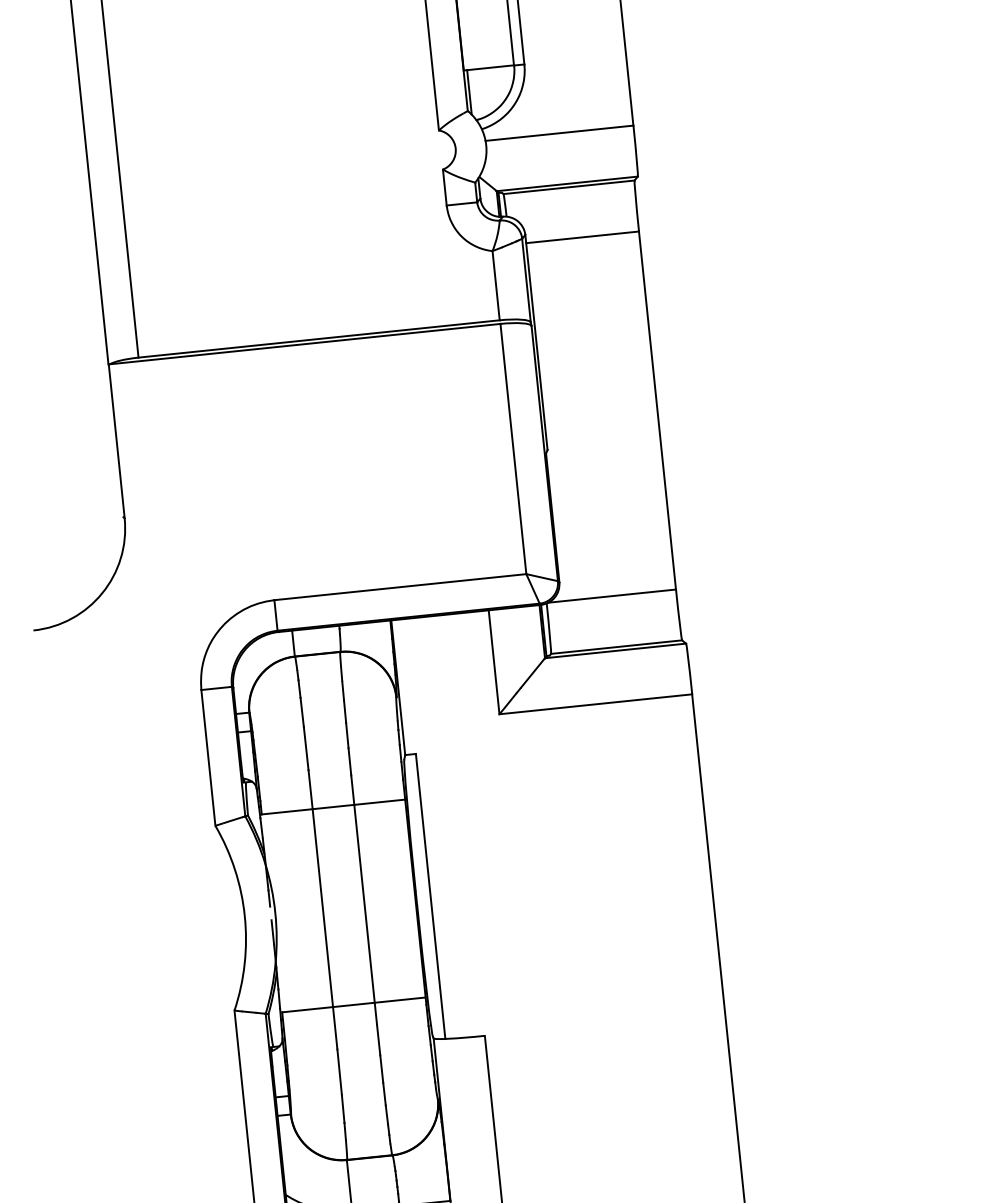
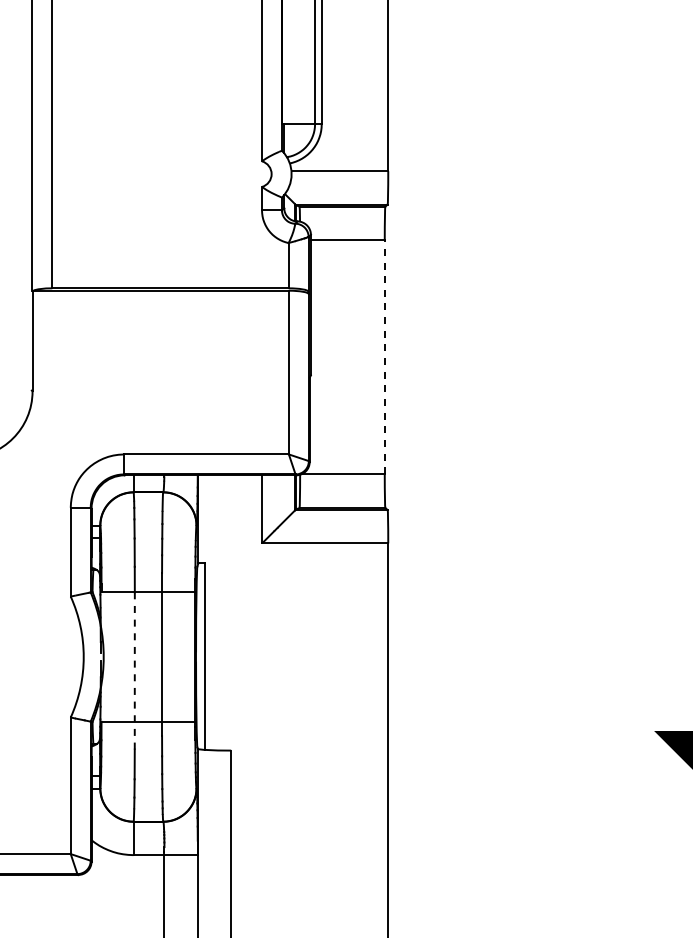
line: (656, 409) -> (384, 356), solid -> dashed
line: (324, 928) -> (134, 670), solid -> dashed

